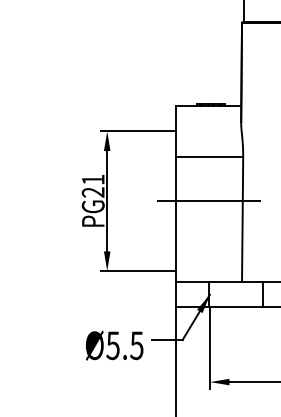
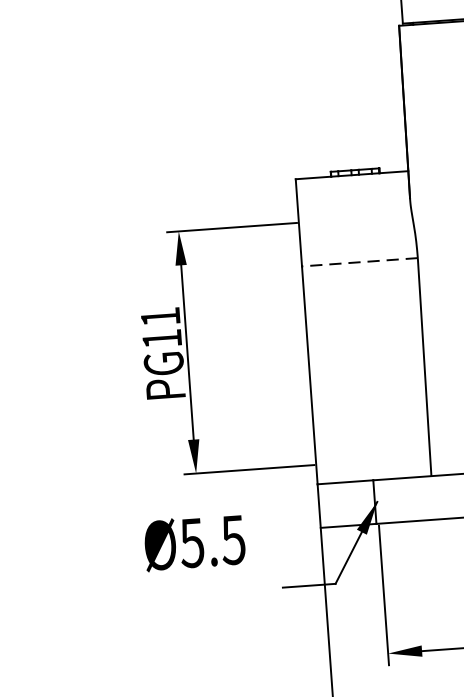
line: (209, 156) -> (359, 262), solid -> dashed
text: (92, 192) -> (160, 339), PG21 -> PG11
line: (208, 201) -> (363, 340), removed
text: (114, 345) -> (194, 542), moved

